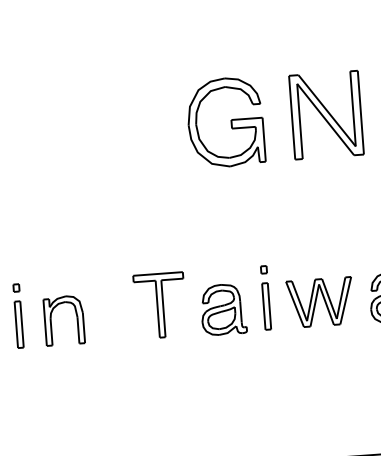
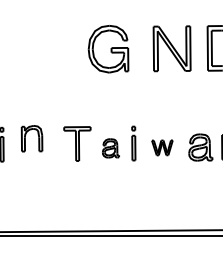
part: (225, 123) -> (108, 49), moved
part: (320, 301) -> (162, 147), size x0.6
part: (222, 310) -> (110, 148), size x0.7
part: (63, 320) -> (31, 138), moved

